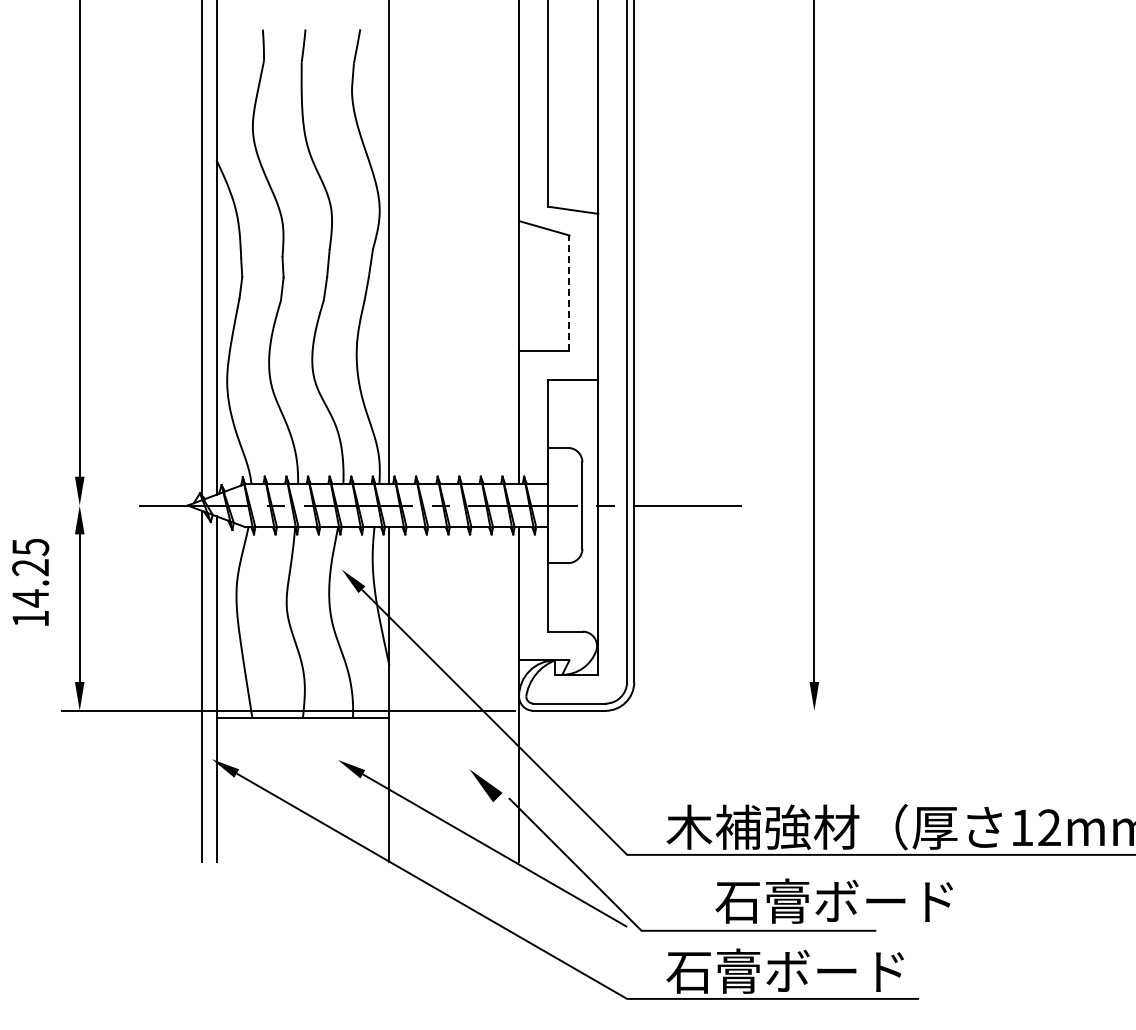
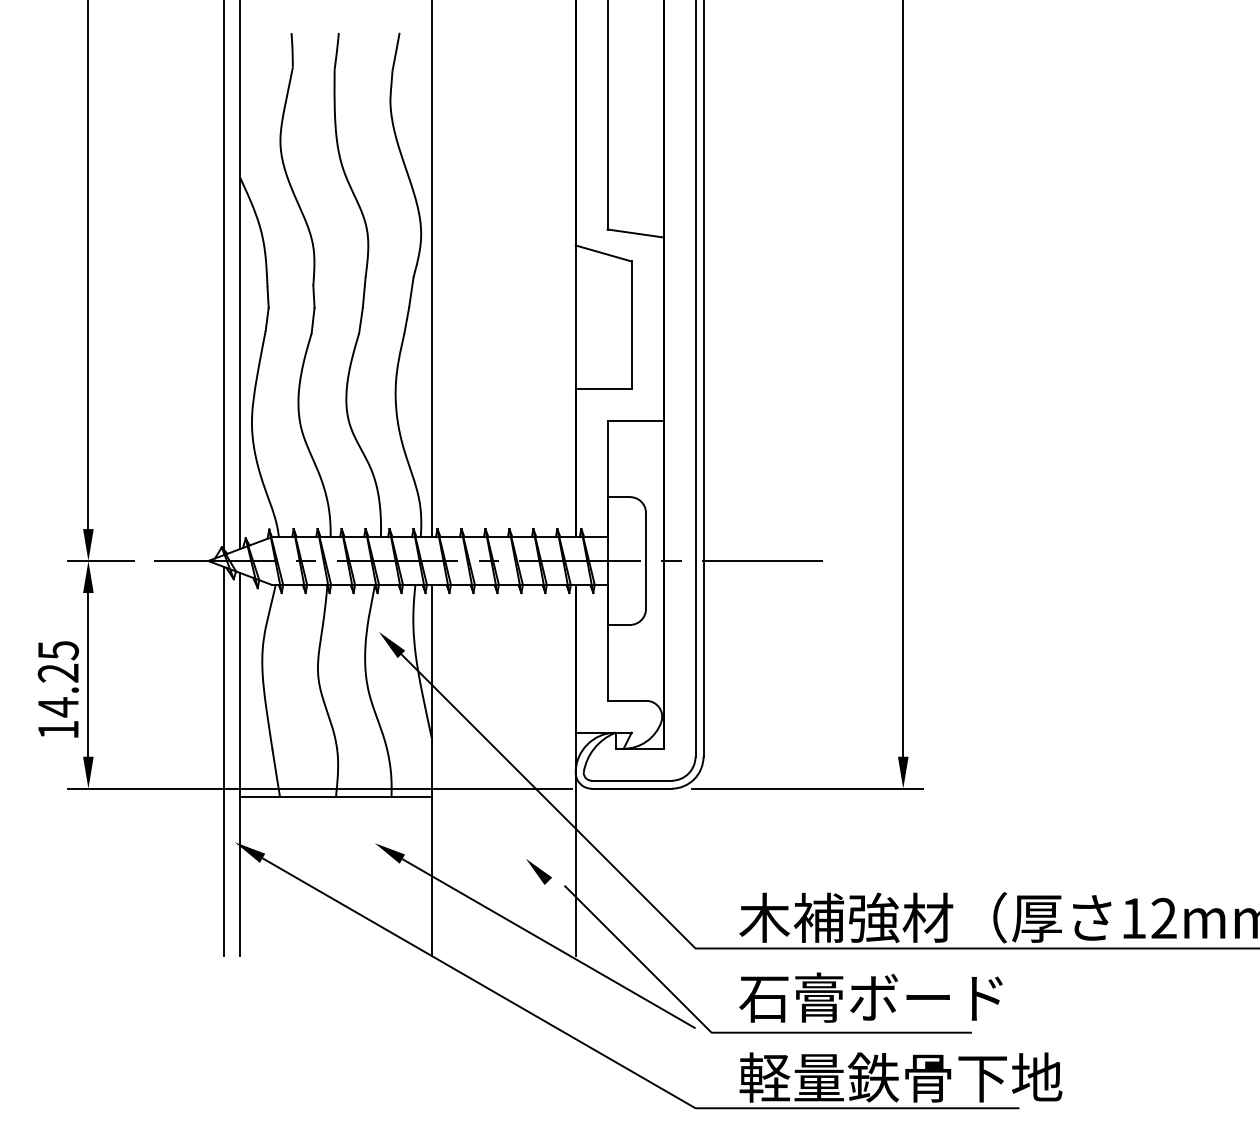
line: (569, 293) -> (631, 325), dashed -> solid
line: (90, 505) -> (100, 560), added
text: (30, 582) -> (58, 689), moved
line: (727, 710) -> (806, 788), added
part: (485, 785) -> (538, 871), size x0.71
text: (833, 900) -> (870, 996), moved
text: (811, 970) -> (900, 1076), 石膏ボード -> 軽量鉄骨下地

